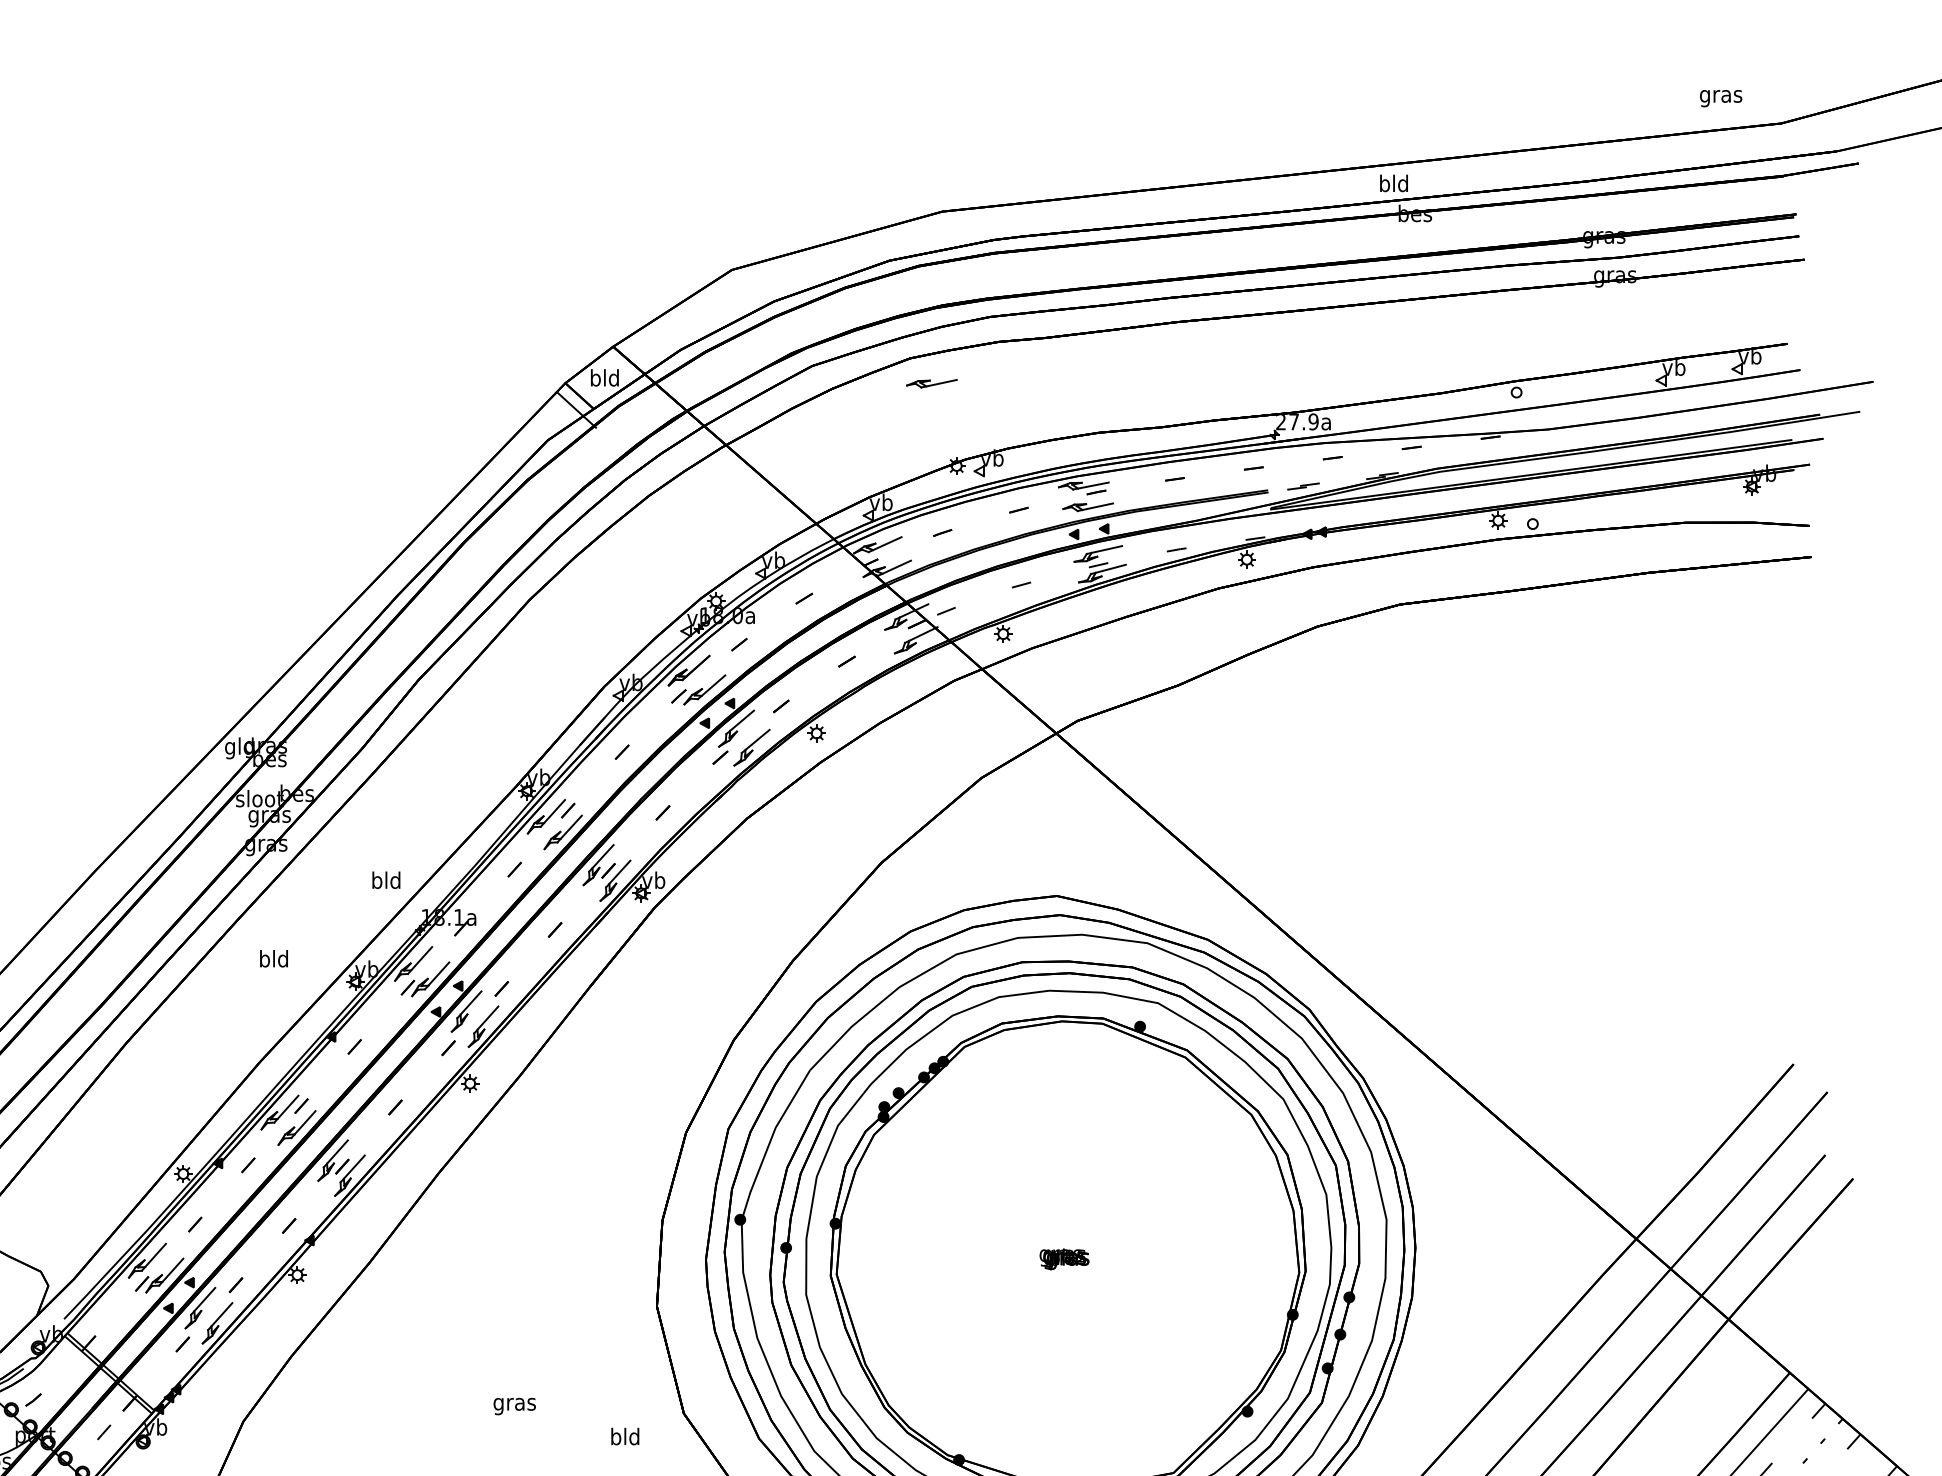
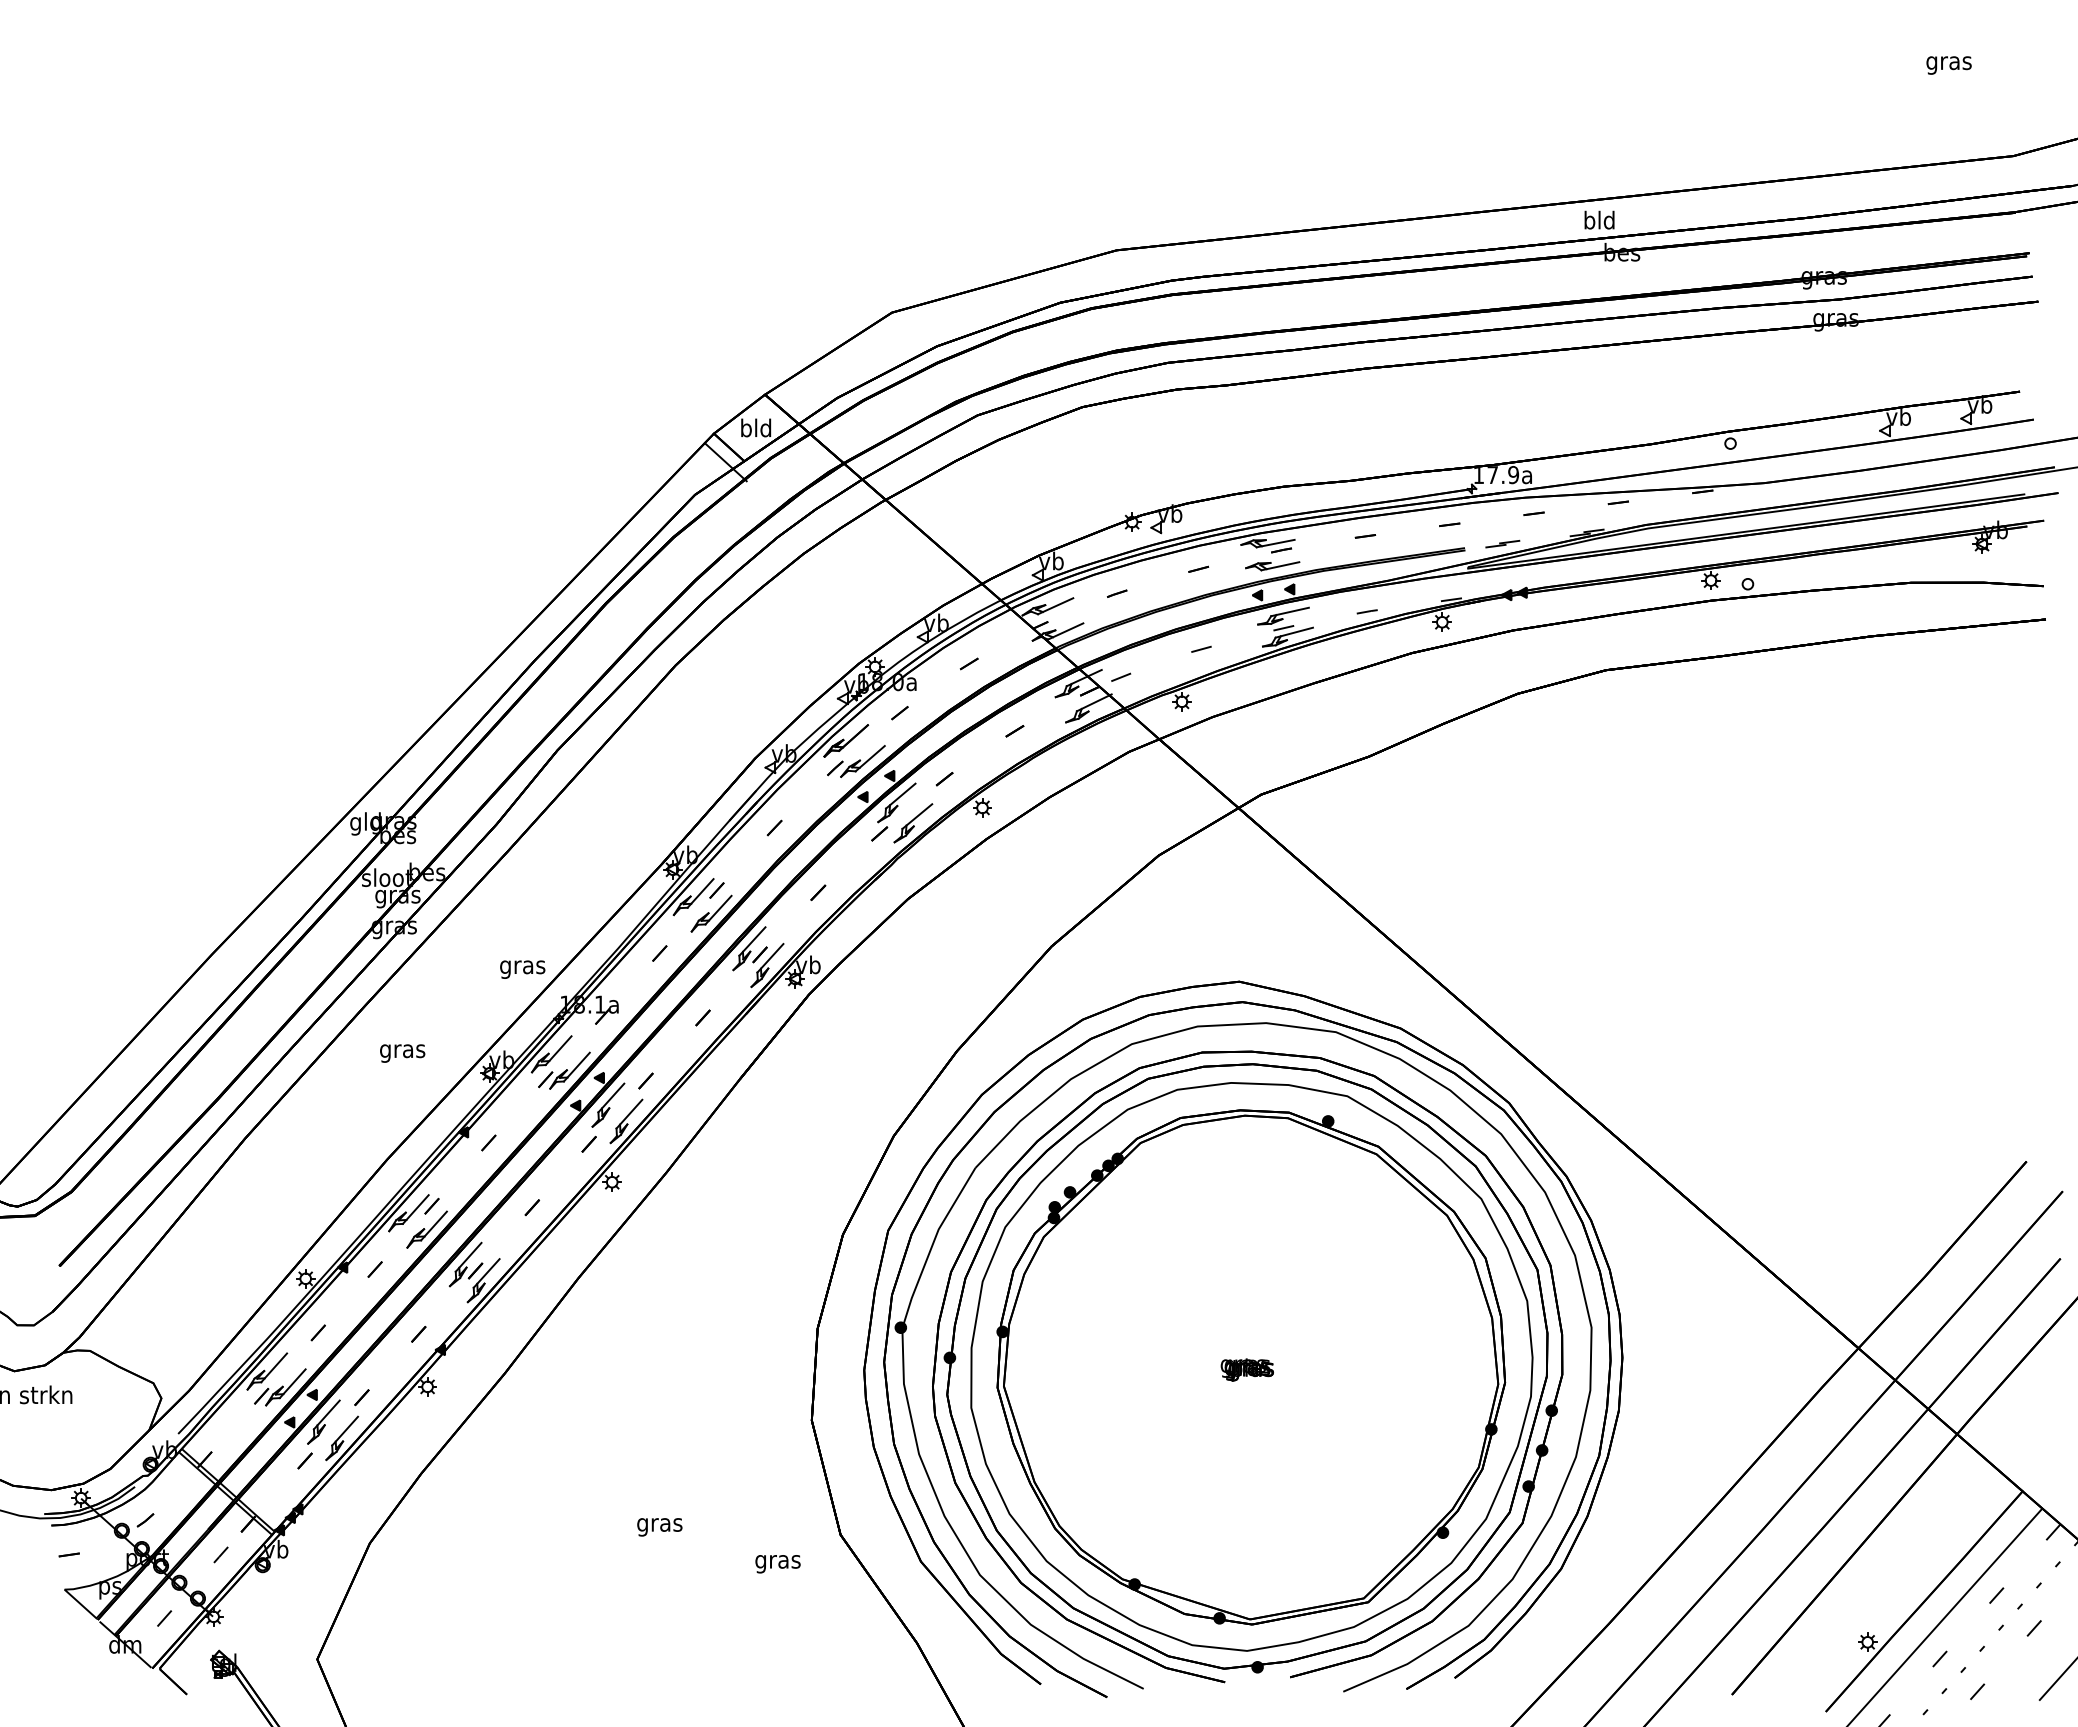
text: (1720, 98) -> (1948, 65), moved
part: (931, 383) -> (1105, 434), removed
text: (1280, 422) -> (1478, 475), 27.9a -> 17.9a
text: (386, 881) -> (522, 966), bld -> gras
text: (273, 960) -> (402, 1050), bld -> gras
text: (624, 1438) -> (777, 1561), bld -> gras

